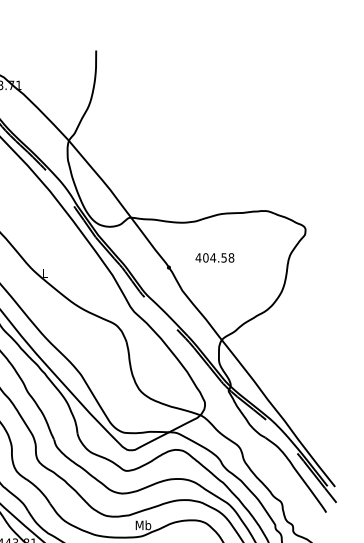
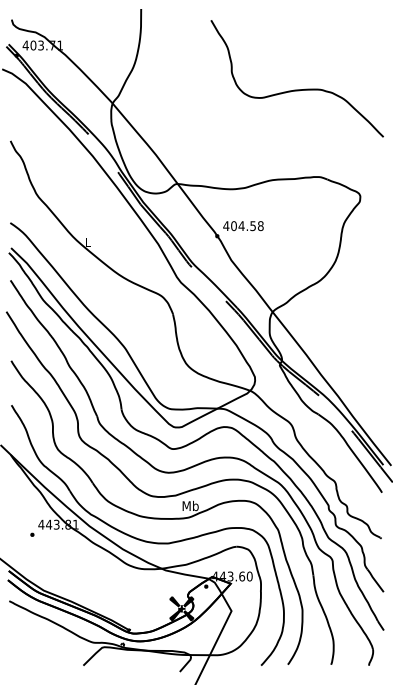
curve: (244, 127) -> (296, 89), added
text: (214, 258) -> (243, 226), moved

